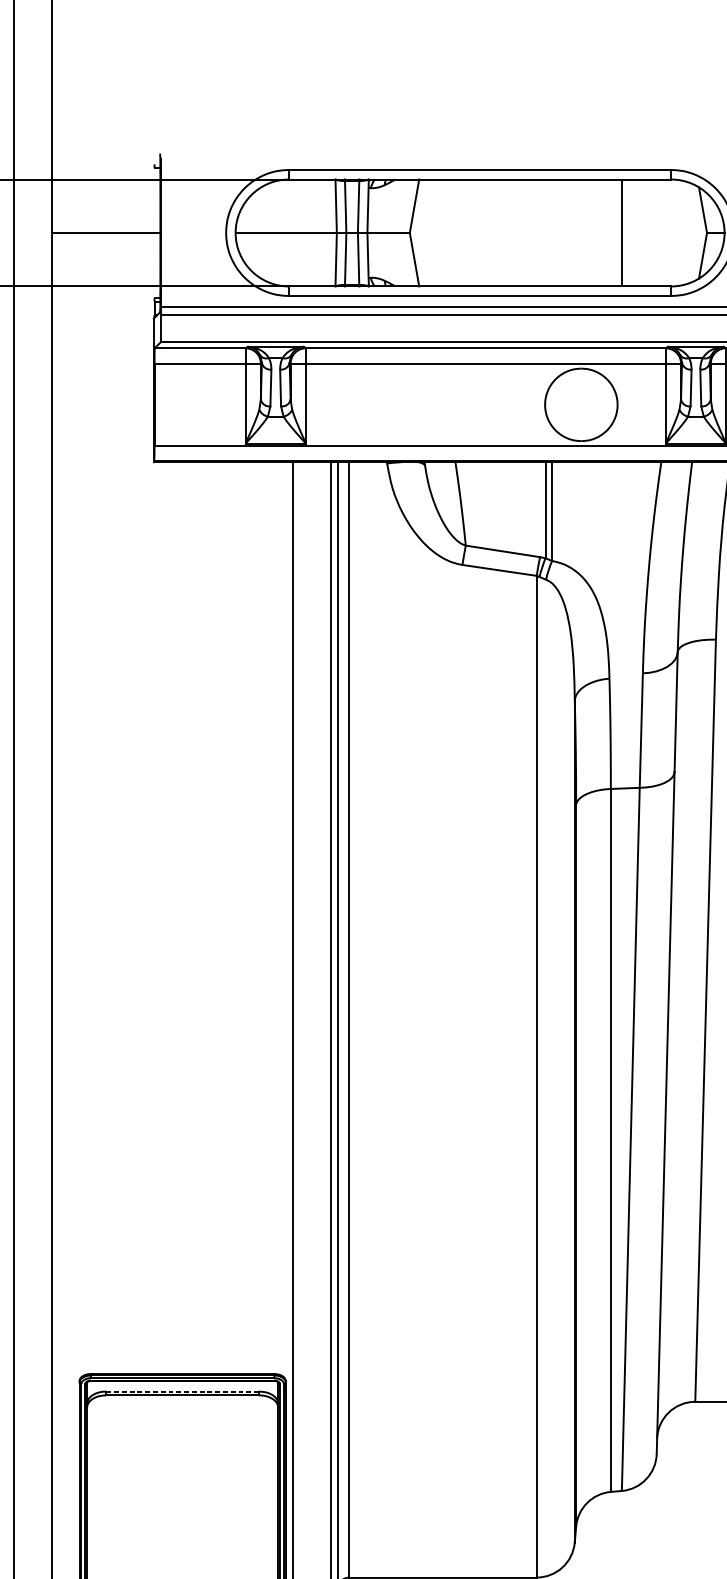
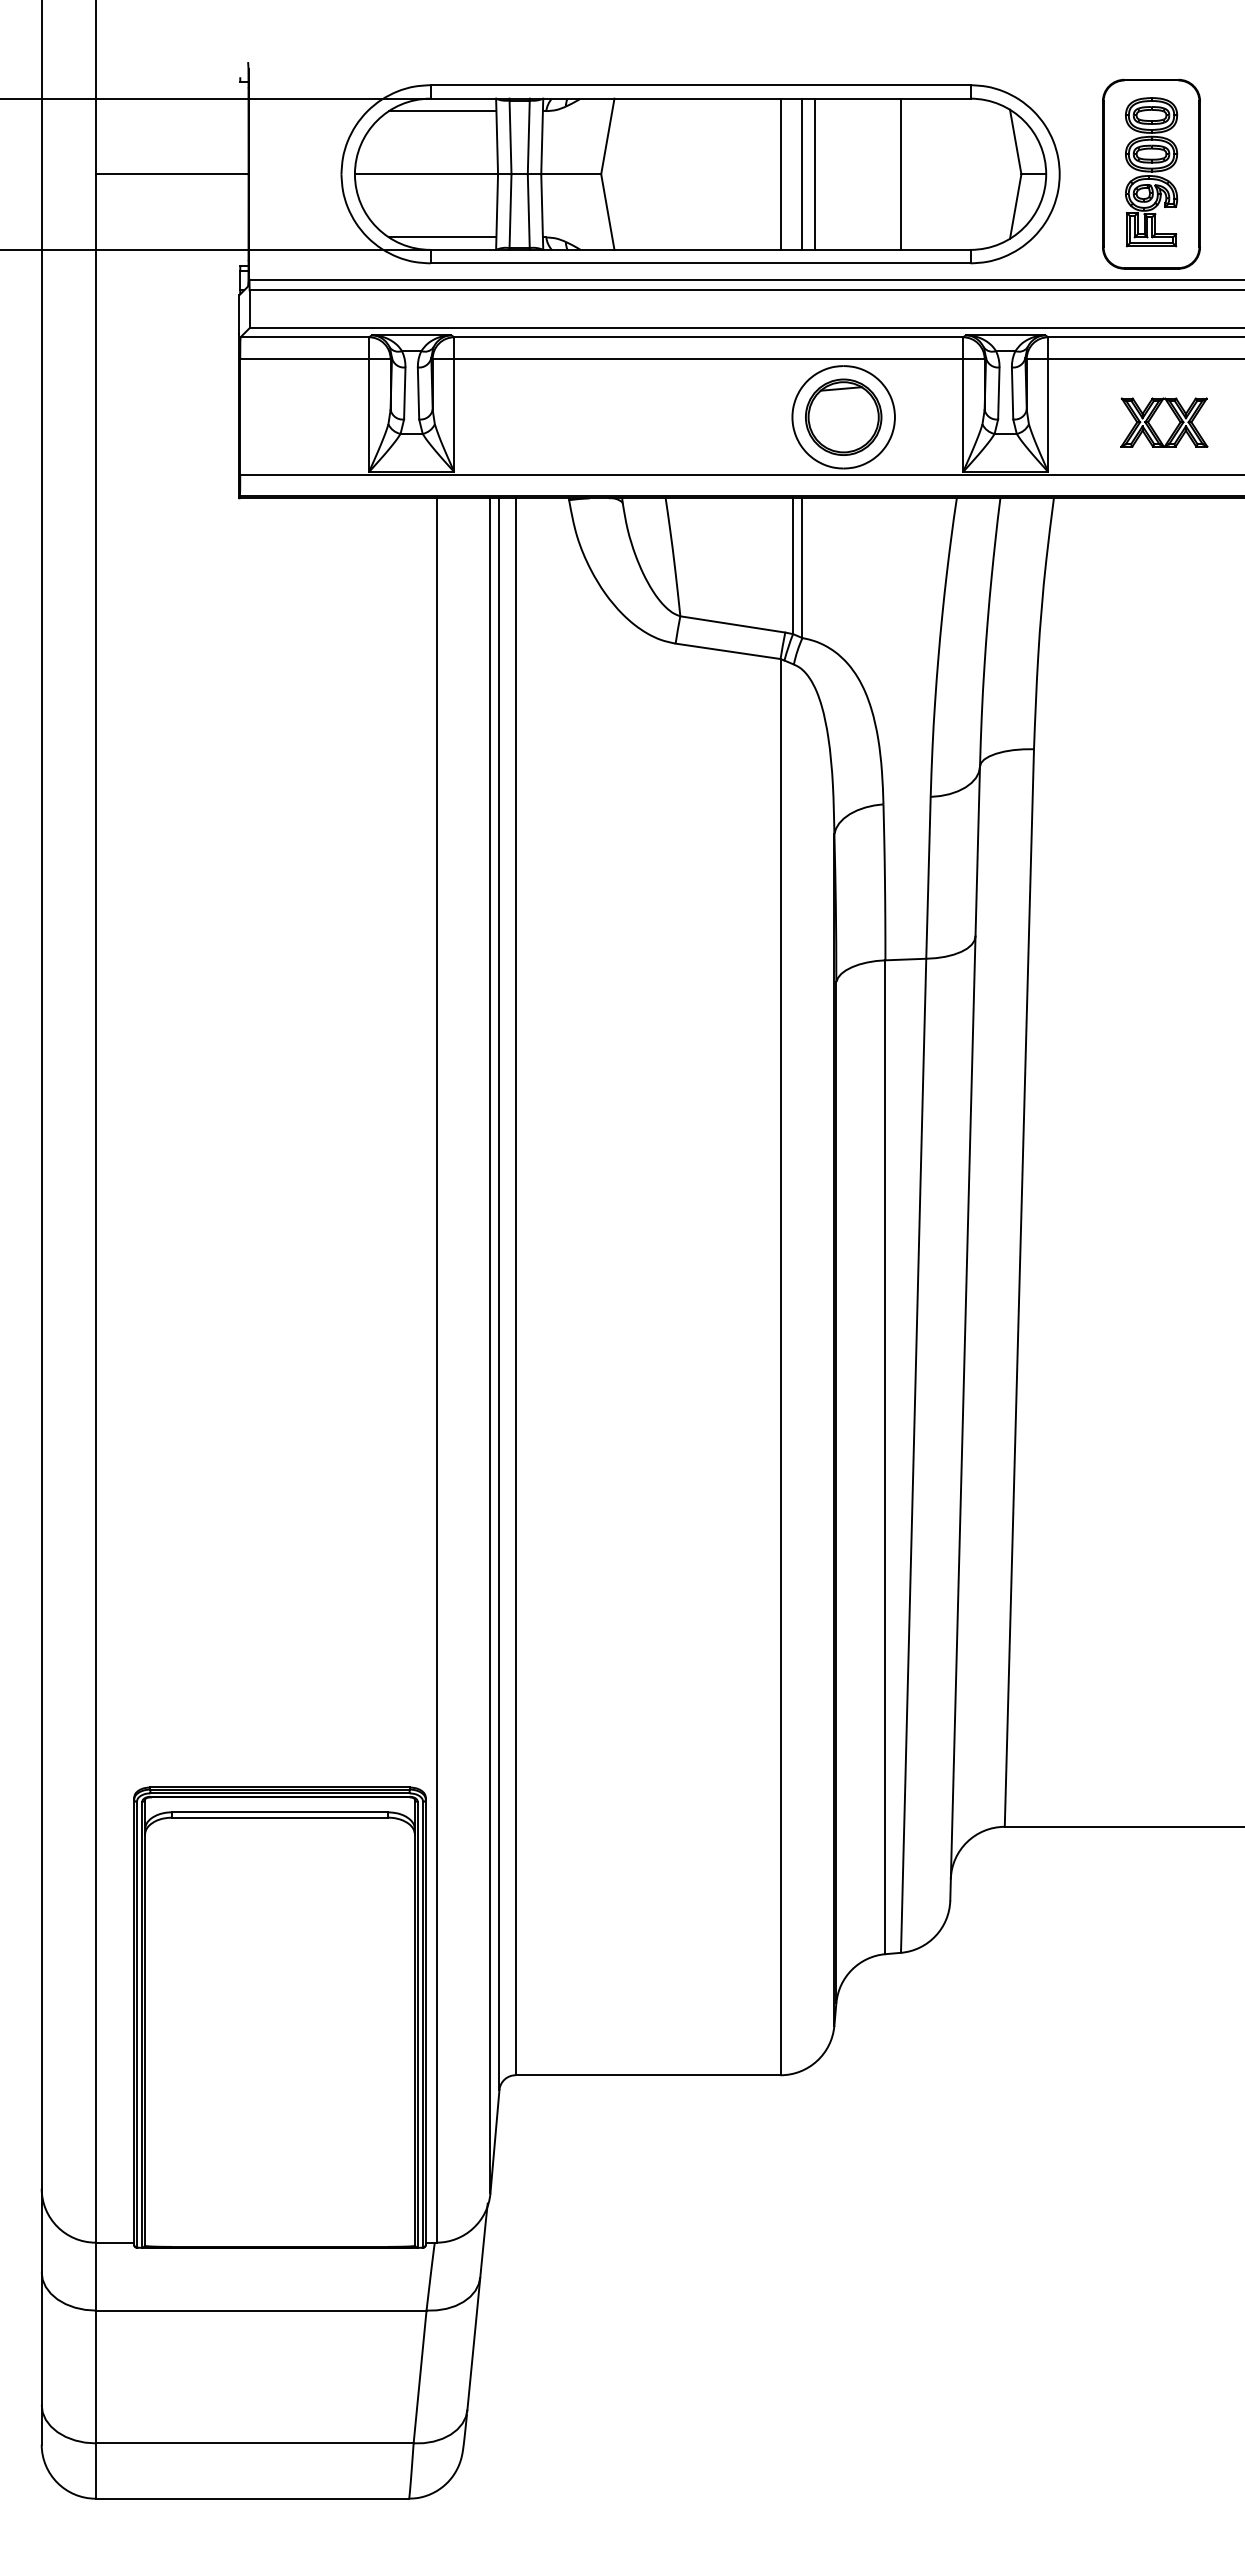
line: (297, 188) -> (442, 111), added
line: (536, 232) -> (780, 173), added
line: (552, 232) -> (802, 173), added
line: (561, 232) -> (815, 173), added
line: (297, 277) -> (442, 237), added
part: (581, 404) -> (843, 416), added
line: (182, 1391) -> (280, 1812), dashed -> solid

